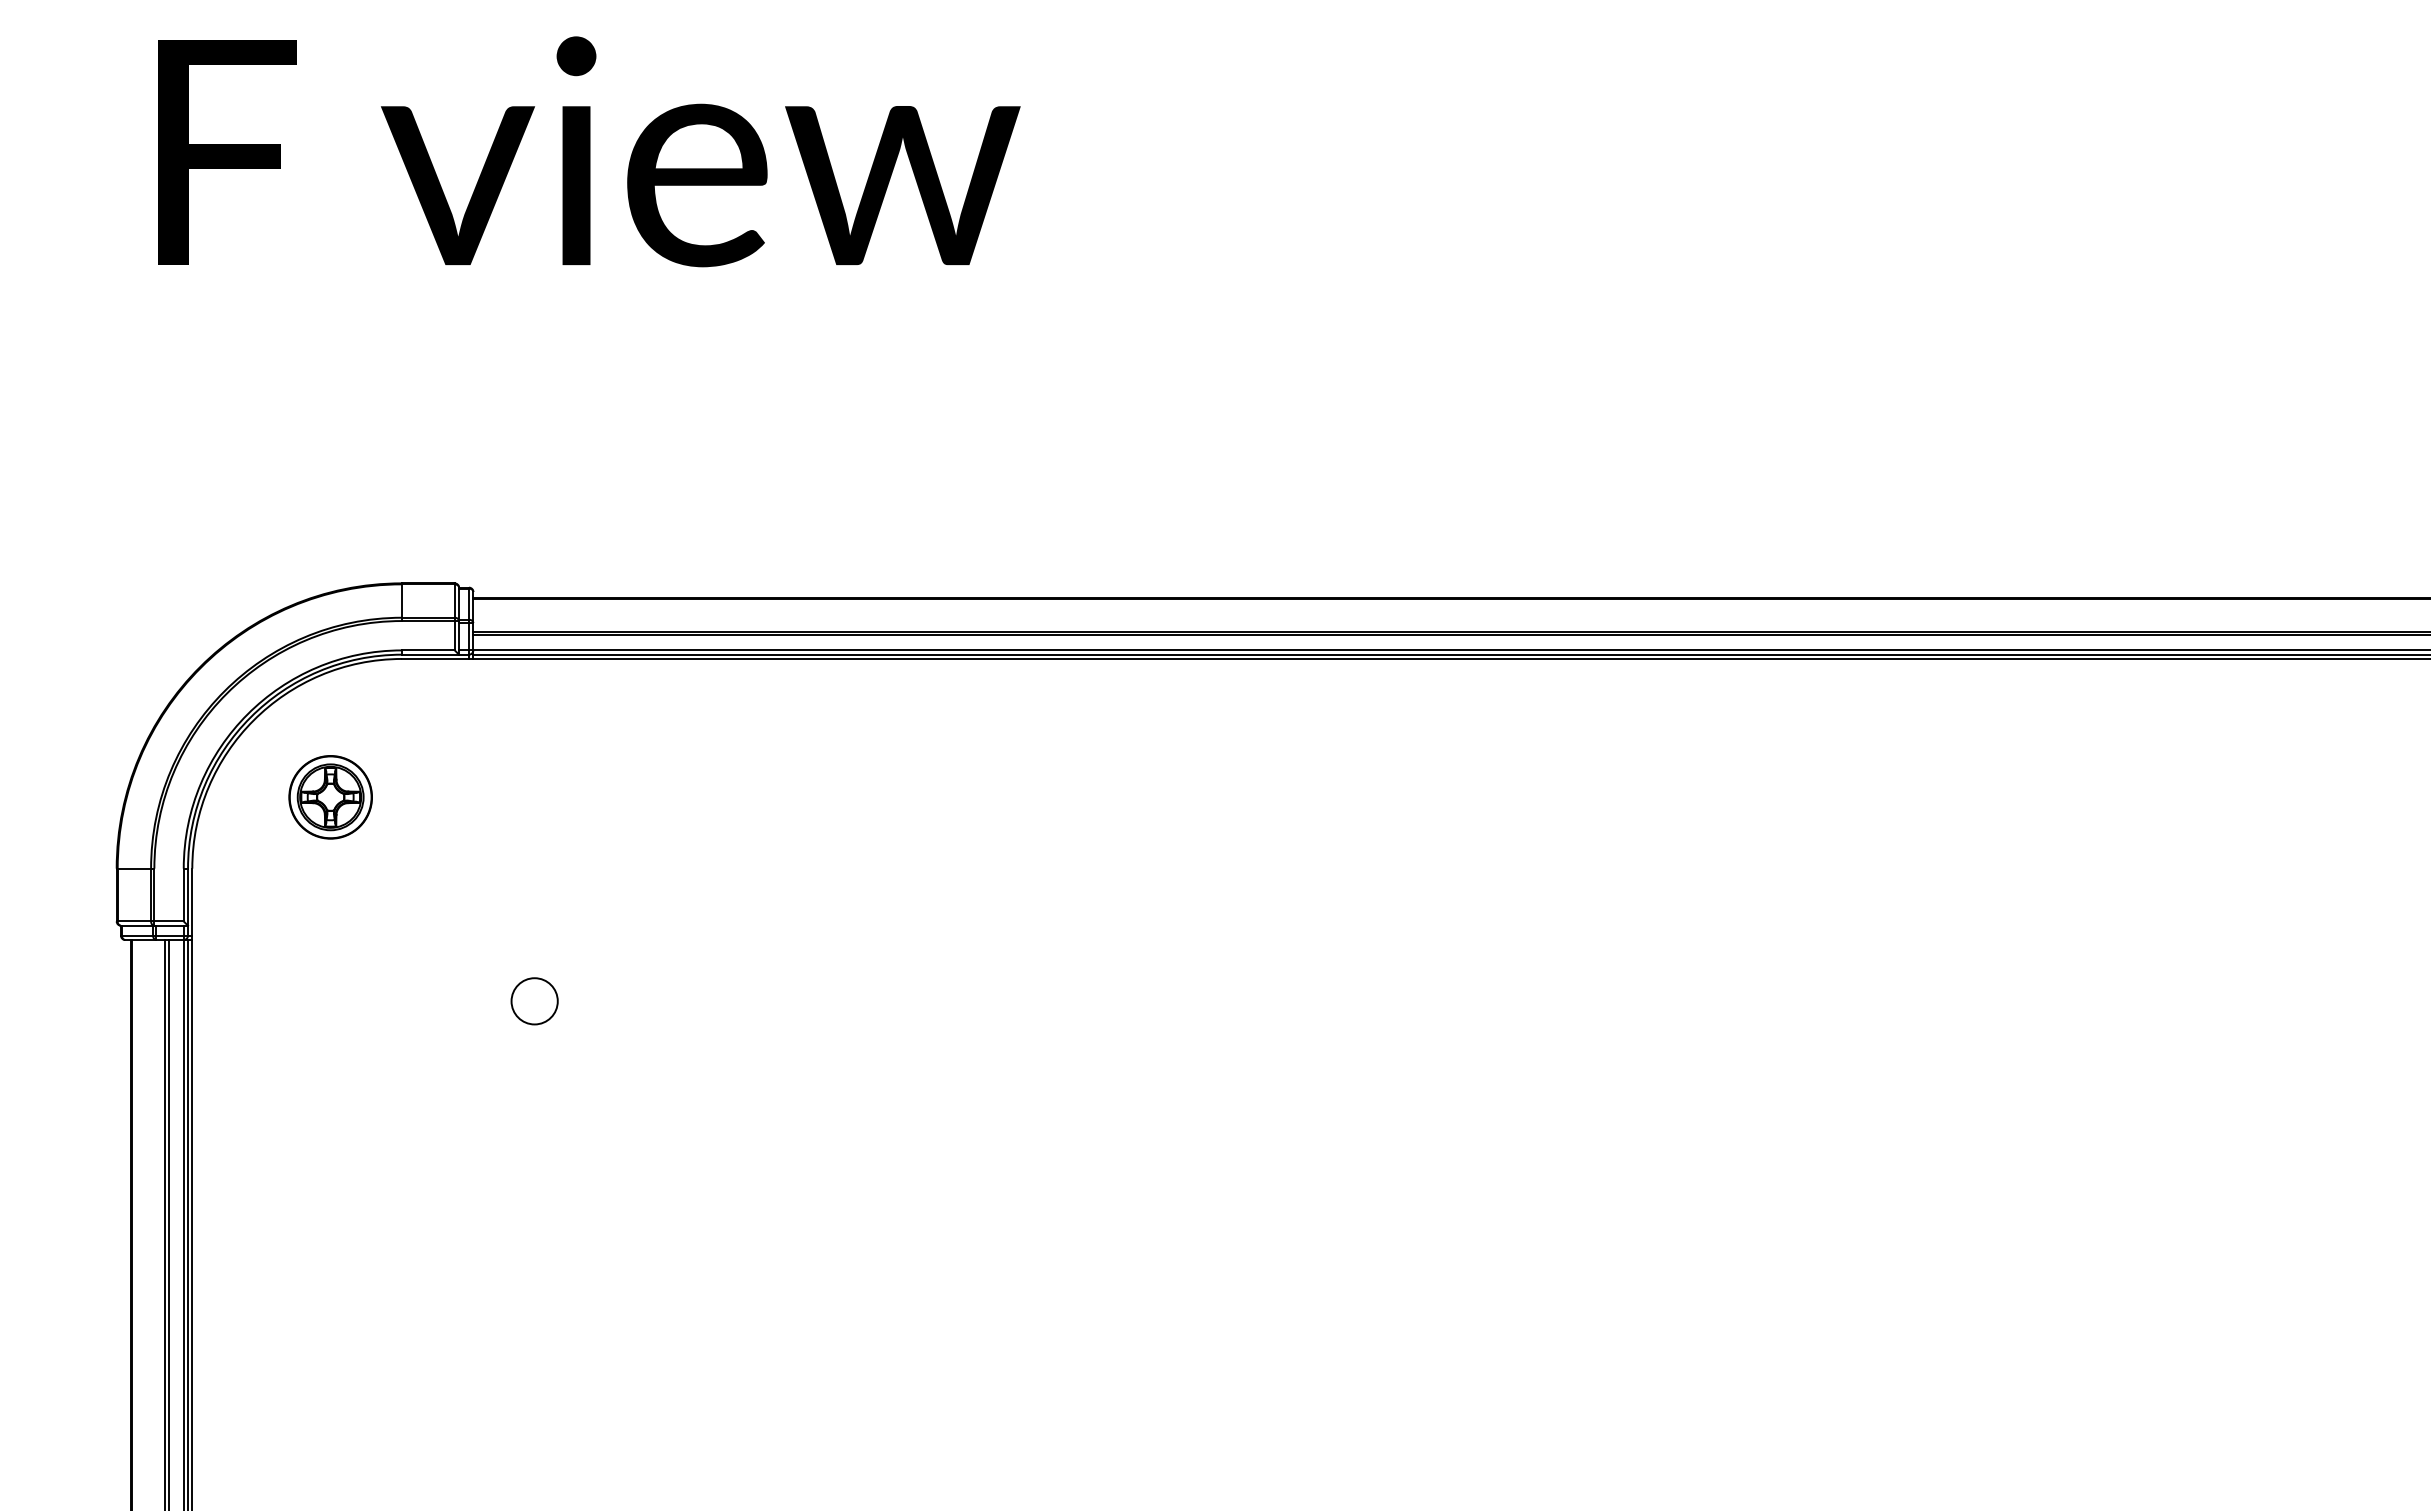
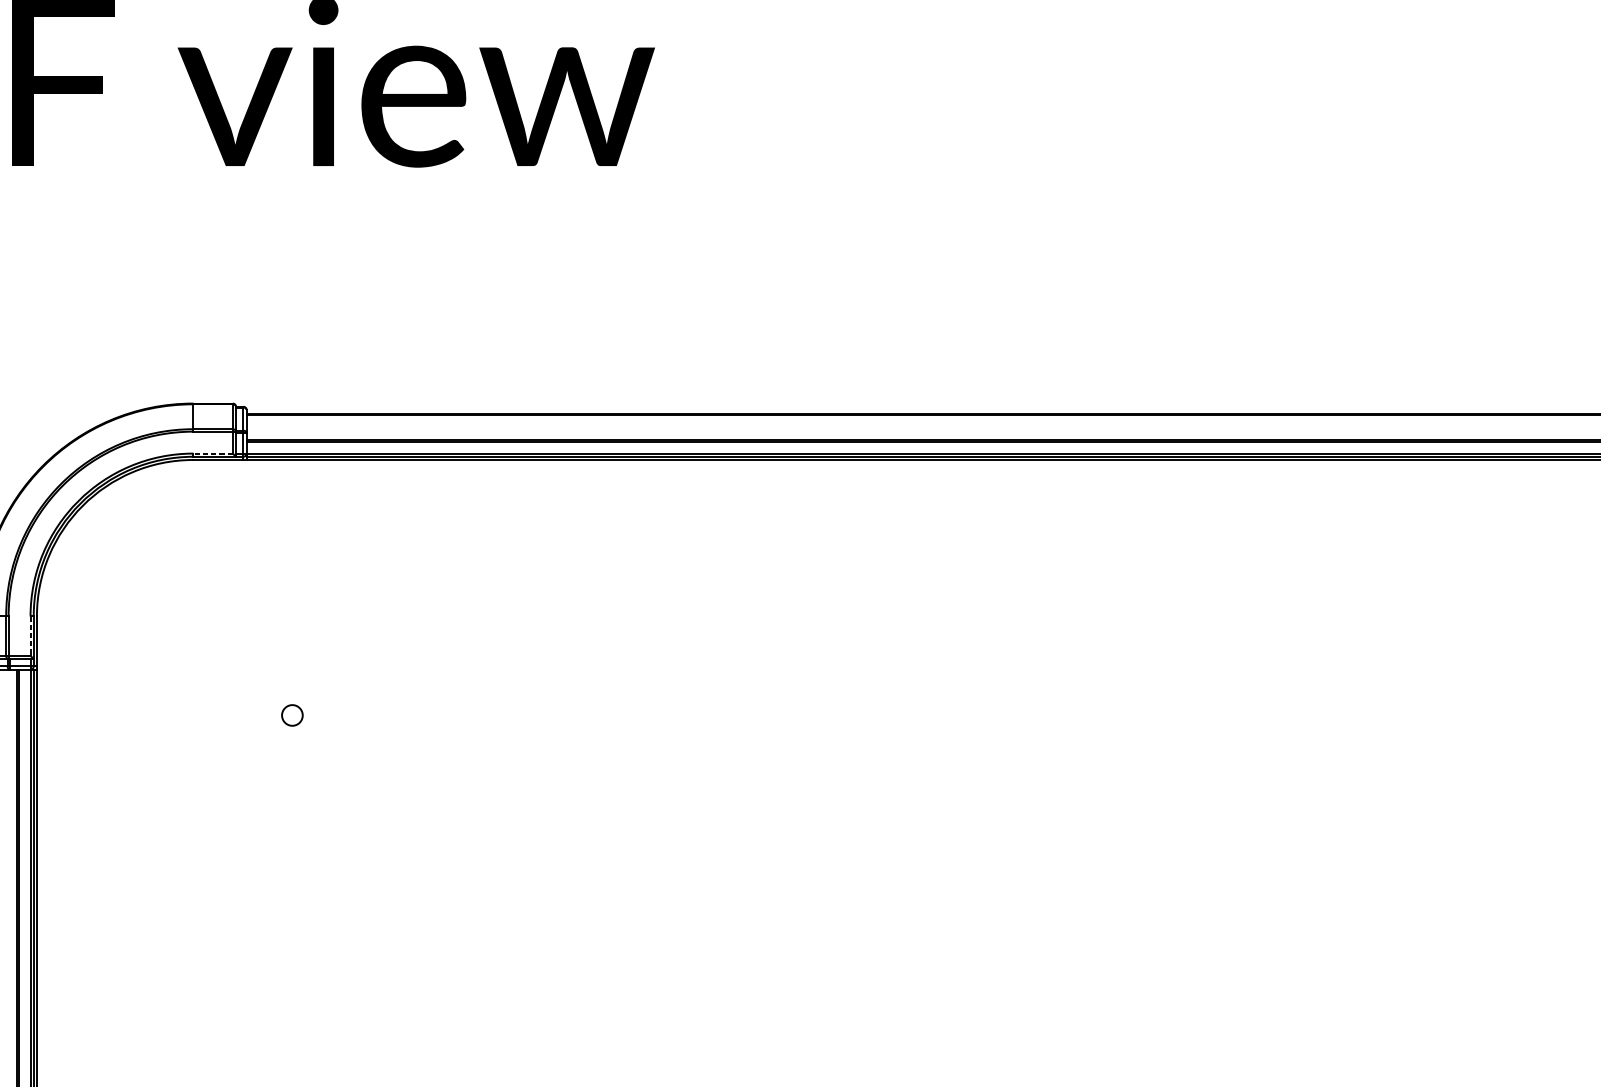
line: (427, 650) -> (212, 453), solid -> dashed
part: (330, 797) -> (140, 563), removed
line: (183, 895) -> (30, 636), solid -> dashed
circle: (534, 1001) -> (292, 715), size x0.6

